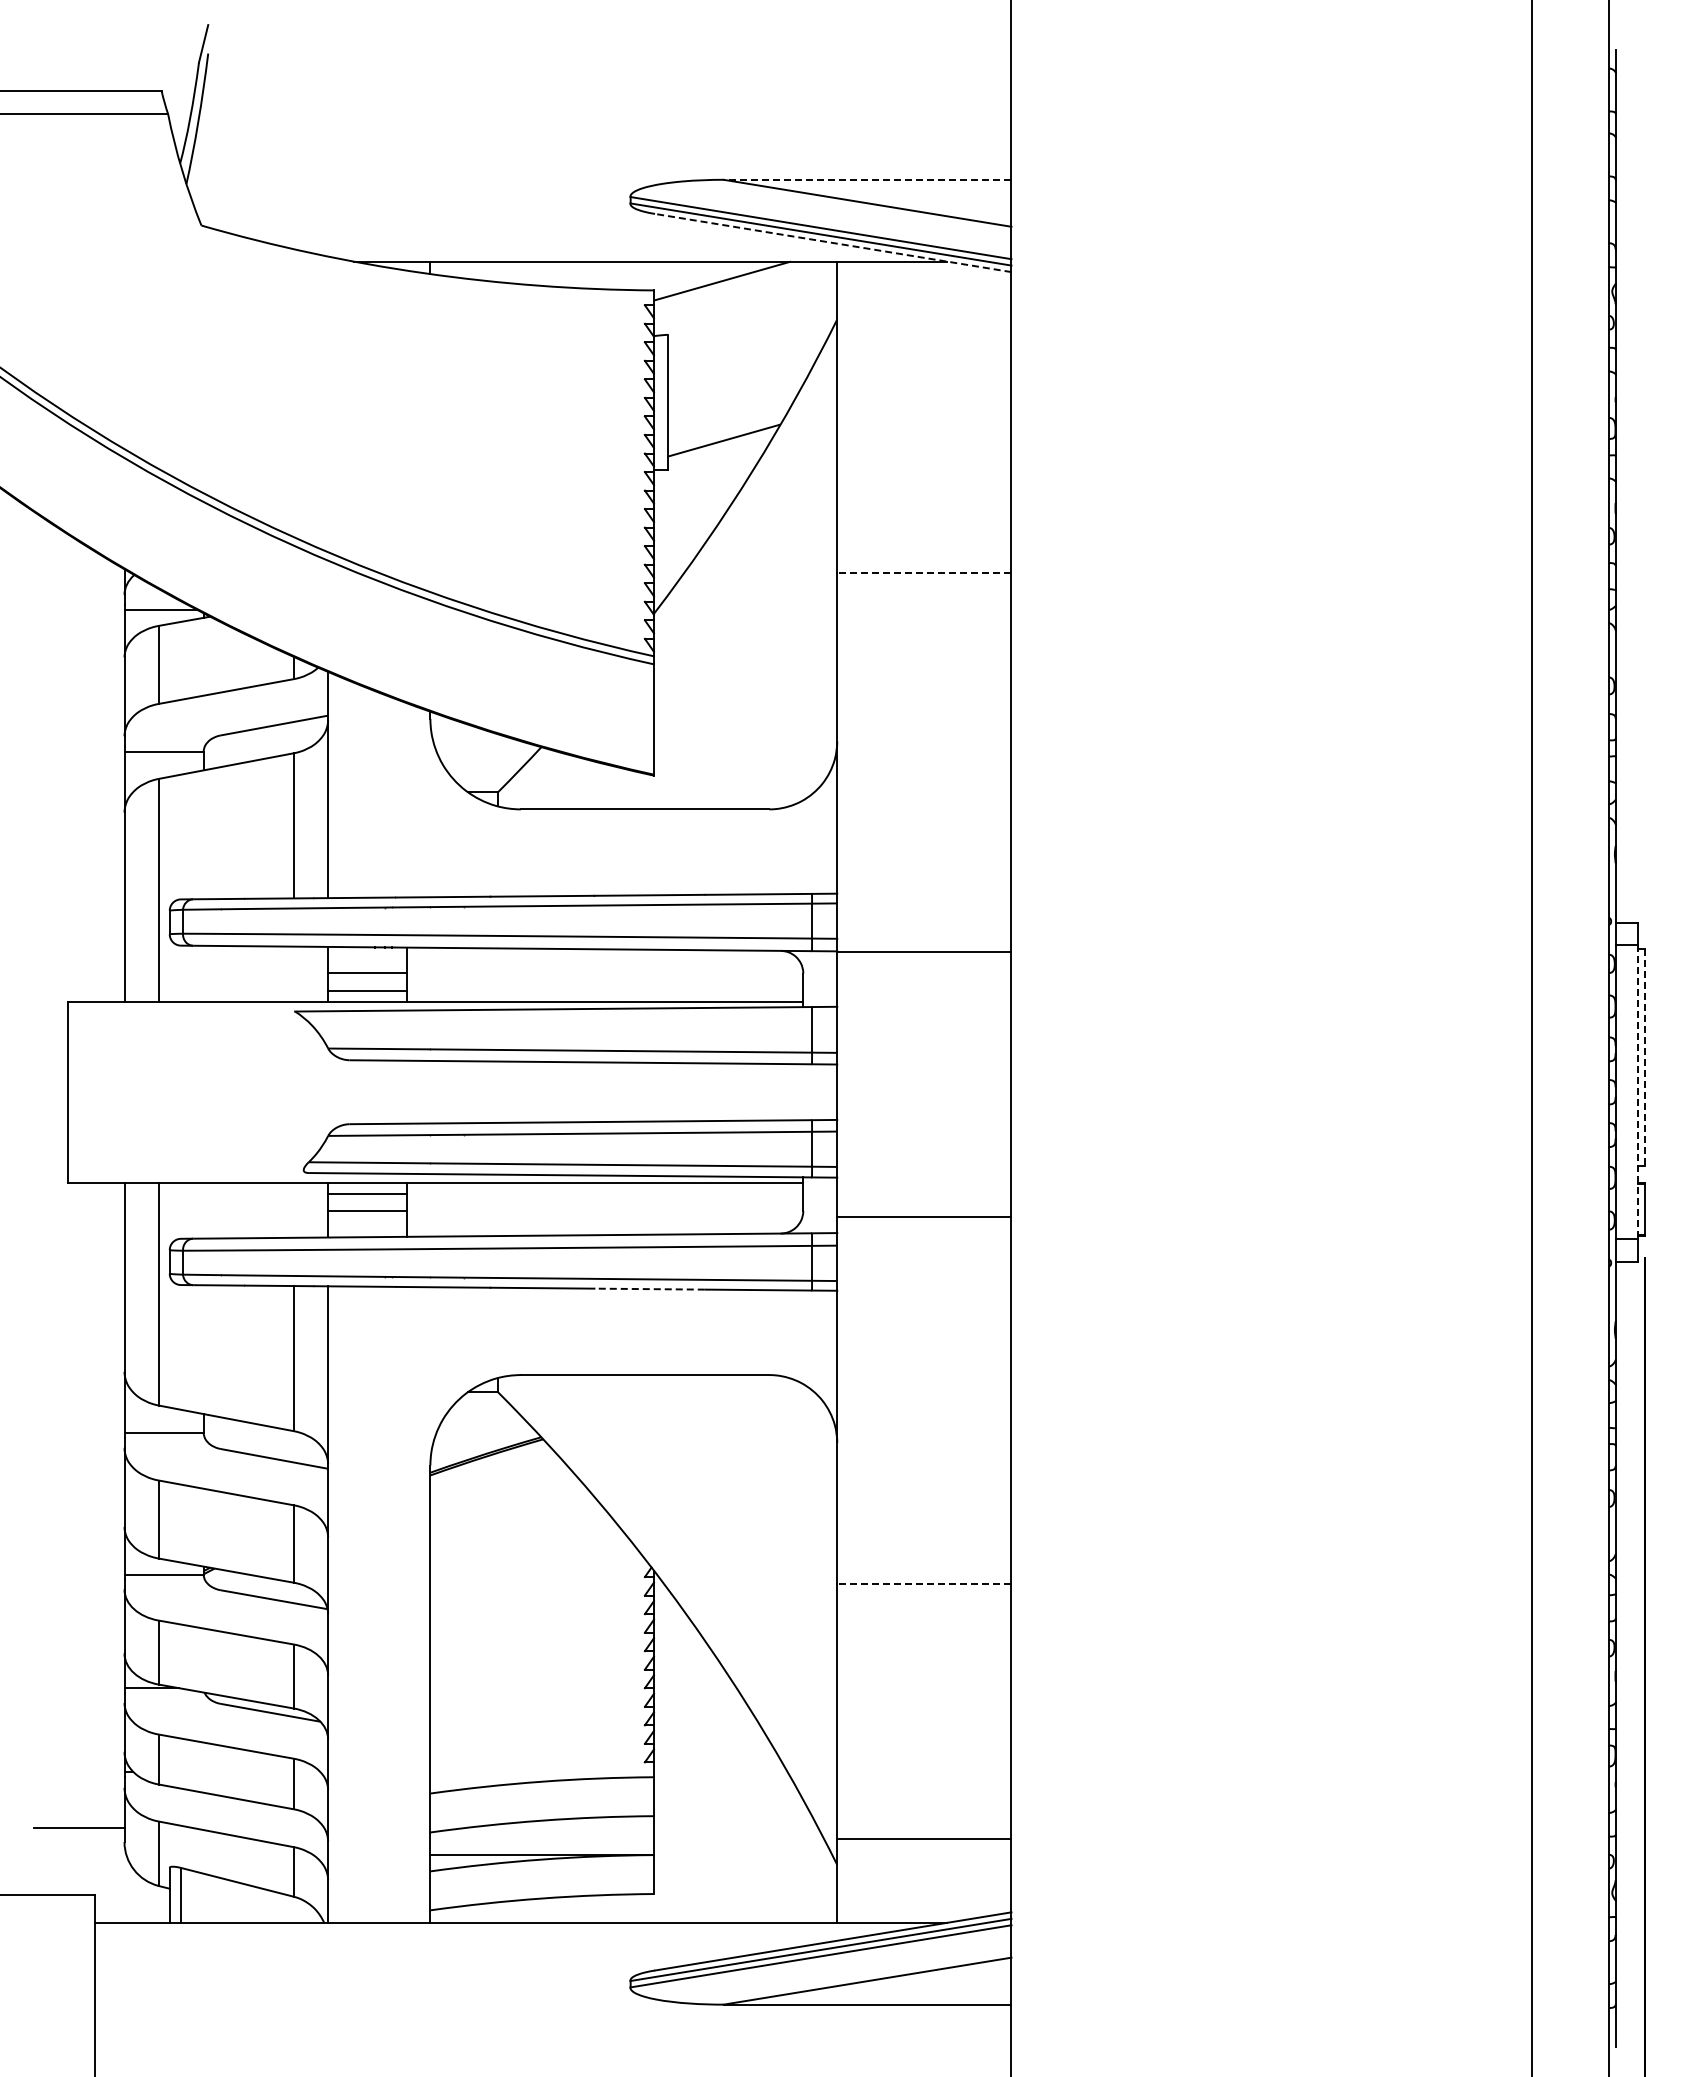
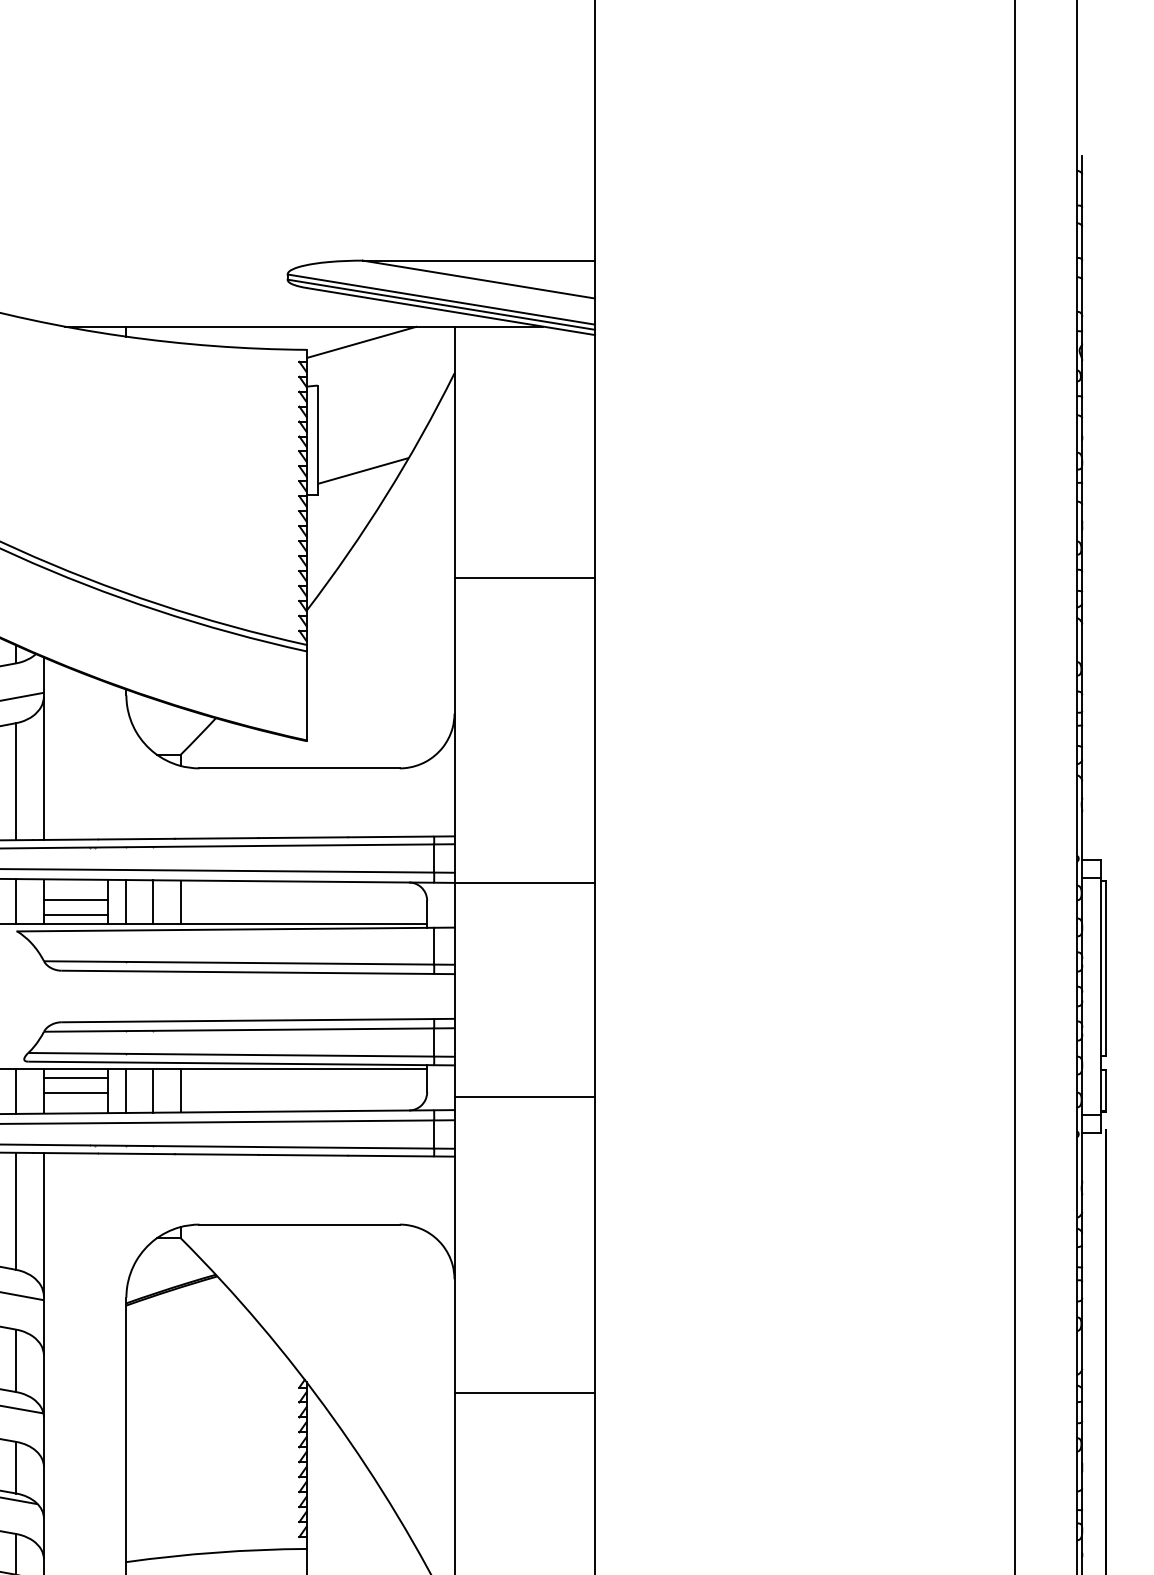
line: (867, 179) -> (478, 260), dashed -> solid
line: (833, 243) -> (451, 312), dashed -> solid
line: (923, 573) -> (524, 578), dashed -> solid
line: (293, 973) -> (16, 900), added
line: (430, 974) -> (126, 901), added
line: (463, 974) -> (153, 901), added
line: (497, 974) -> (180, 901), added
line: (1645, 1057) -> (1106, 968), dashed -> solid
line: (1638, 1092) -> (1100, 996), dashed -> solid
line: (293, 1209) -> (16, 1091), added
line: (430, 1209) -> (126, 1091), added
line: (463, 1209) -> (153, 1091), added
line: (497, 1209) -> (180, 1091), added
line: (649, 1289) -> (303, 1155), dashed -> solid
line: (923, 1583) -> (524, 1392), dashed -> solid

